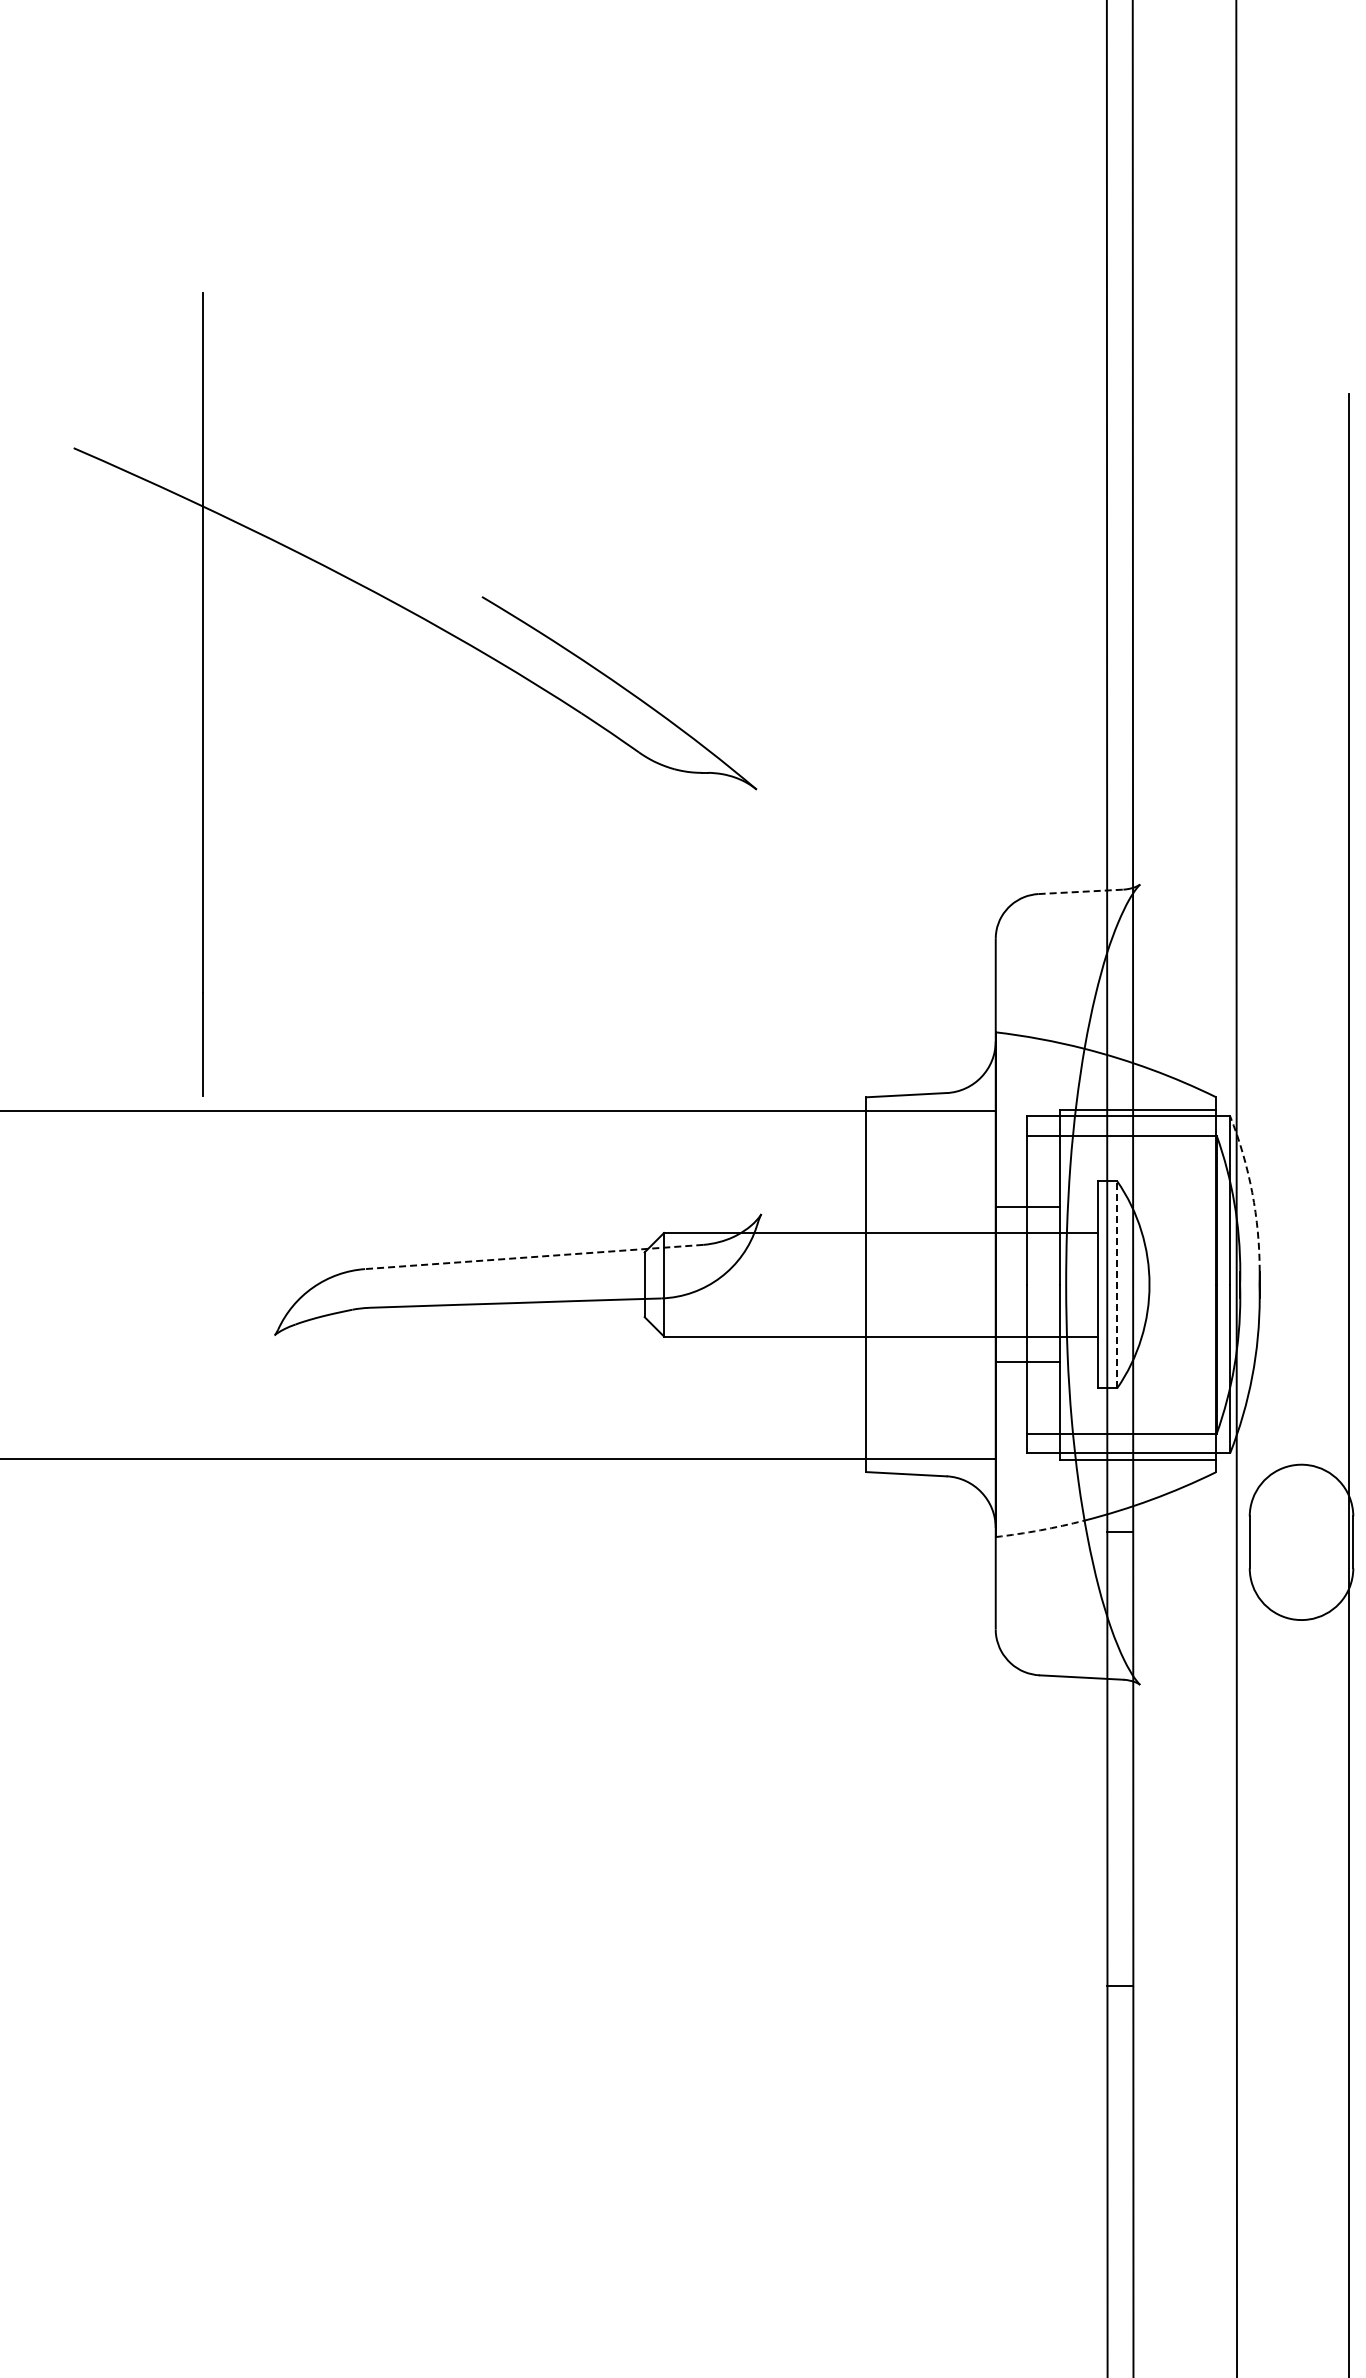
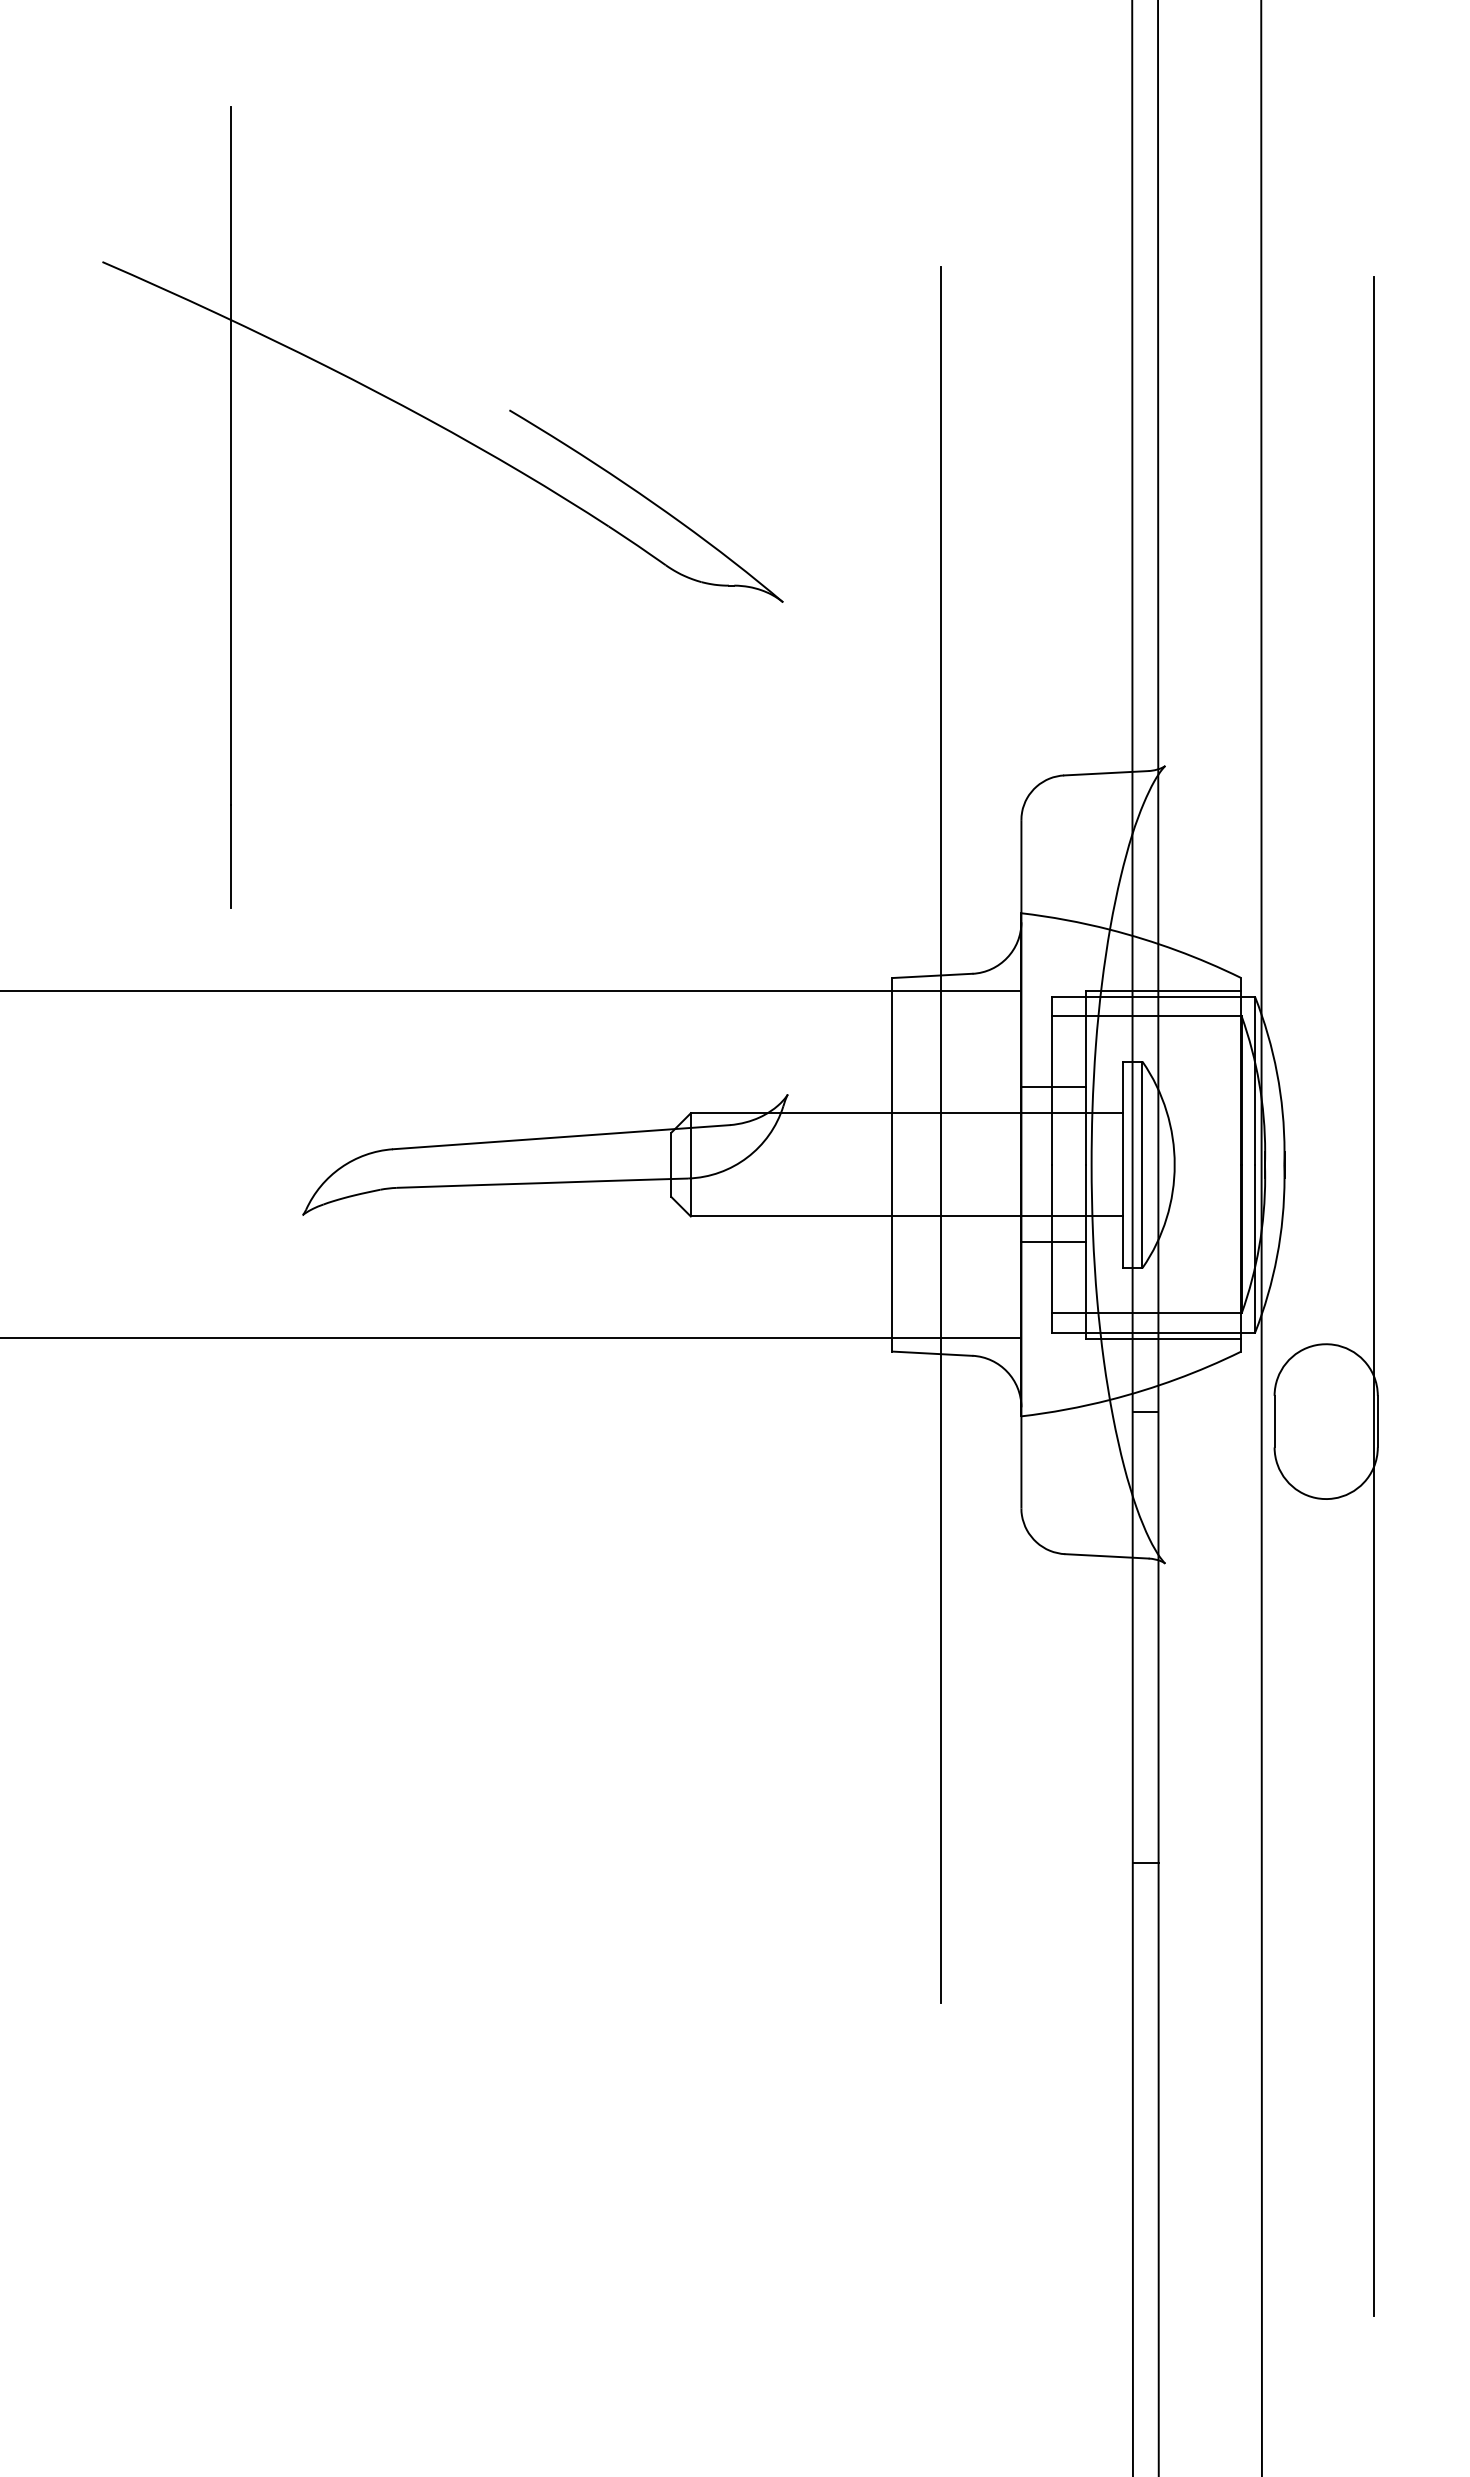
part: (452, 636) -> (479, 449), moved
line: (1081, 892) -> (1106, 773), dashed -> solid
arc: (1252, 1193) -> (1277, 1073), dashed -> solid
line: (914, 1255) -> (940, 1135), added
line: (534, 1257) -> (561, 1137), dashed -> solid
line: (1117, 1284) -> (1142, 1164), dashed -> solid
arc: (1039, 1530) -> (1065, 1409), dashed -> solid

